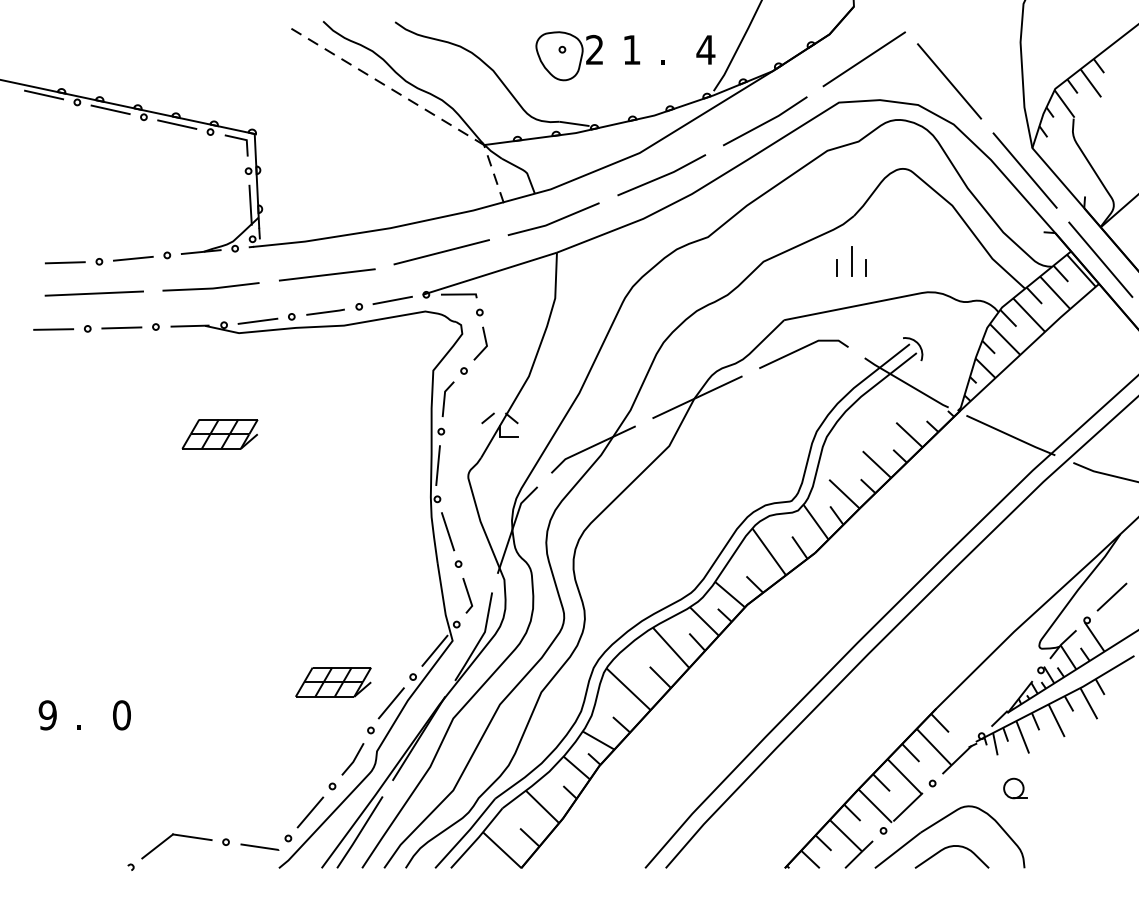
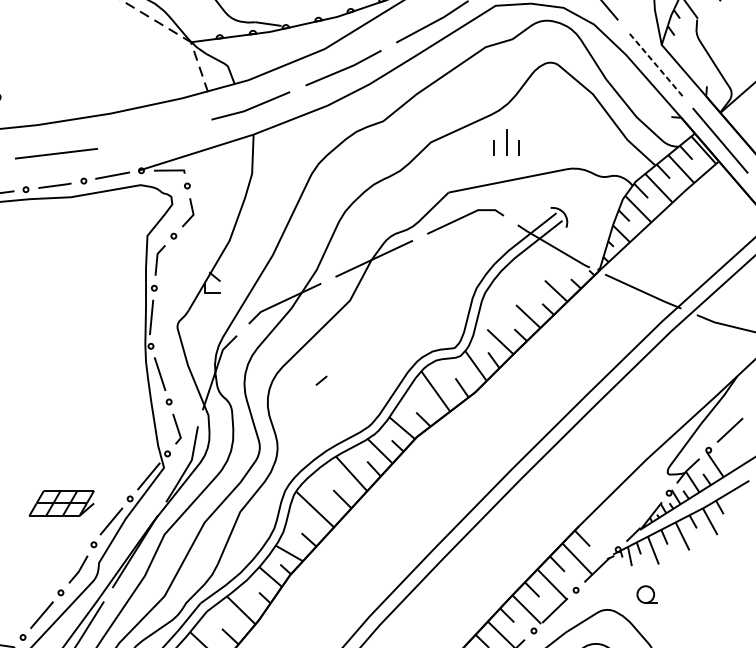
line: (1025, 170) -> (655, 64), solid -> dashed
line: (441, 252) -> (154, 134), removed
line: (487, 418) -> (321, 380), moved

